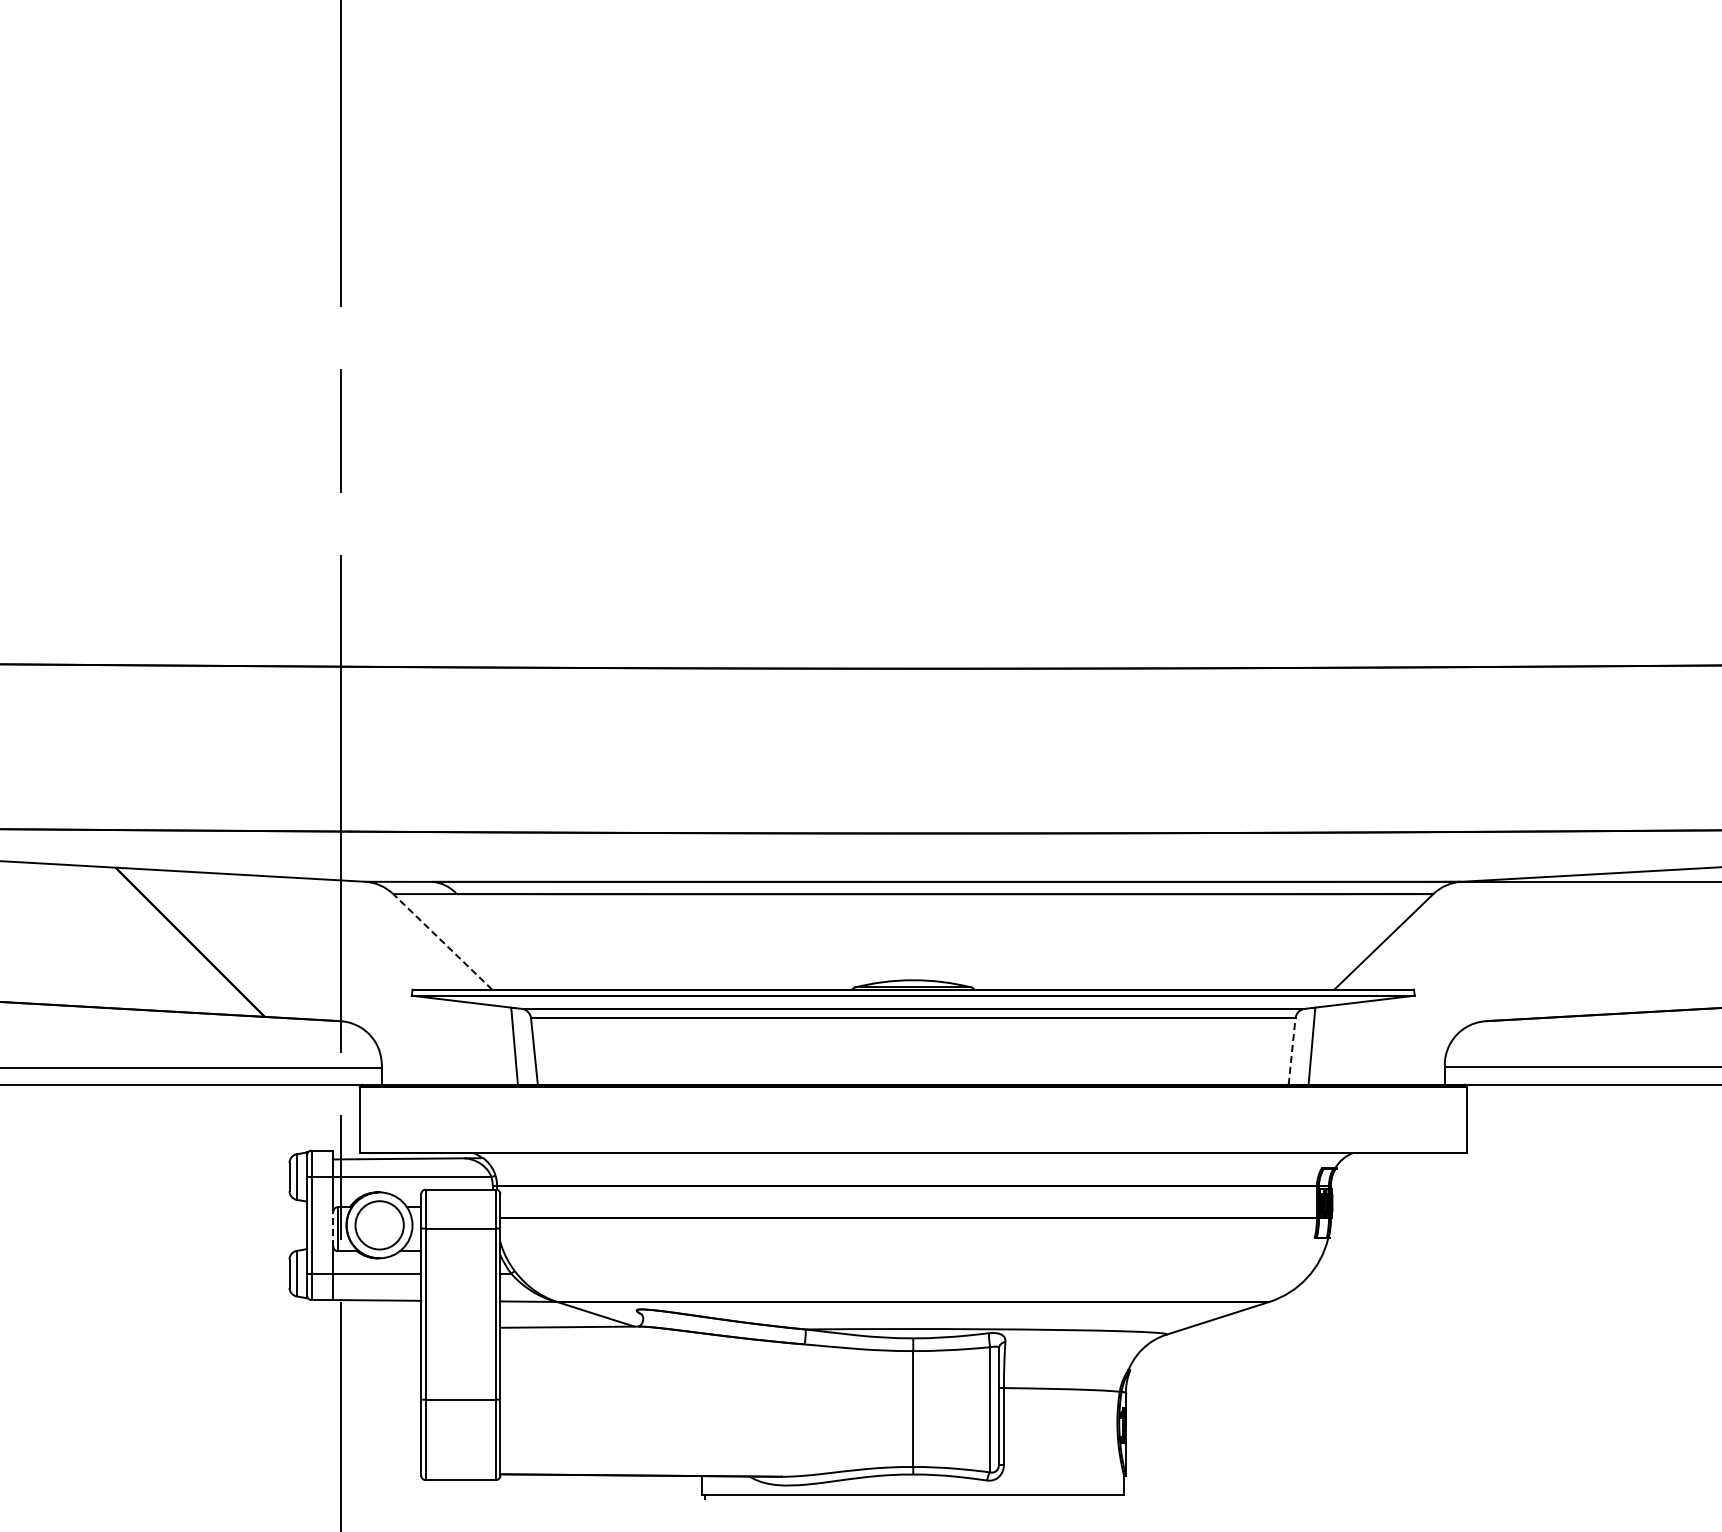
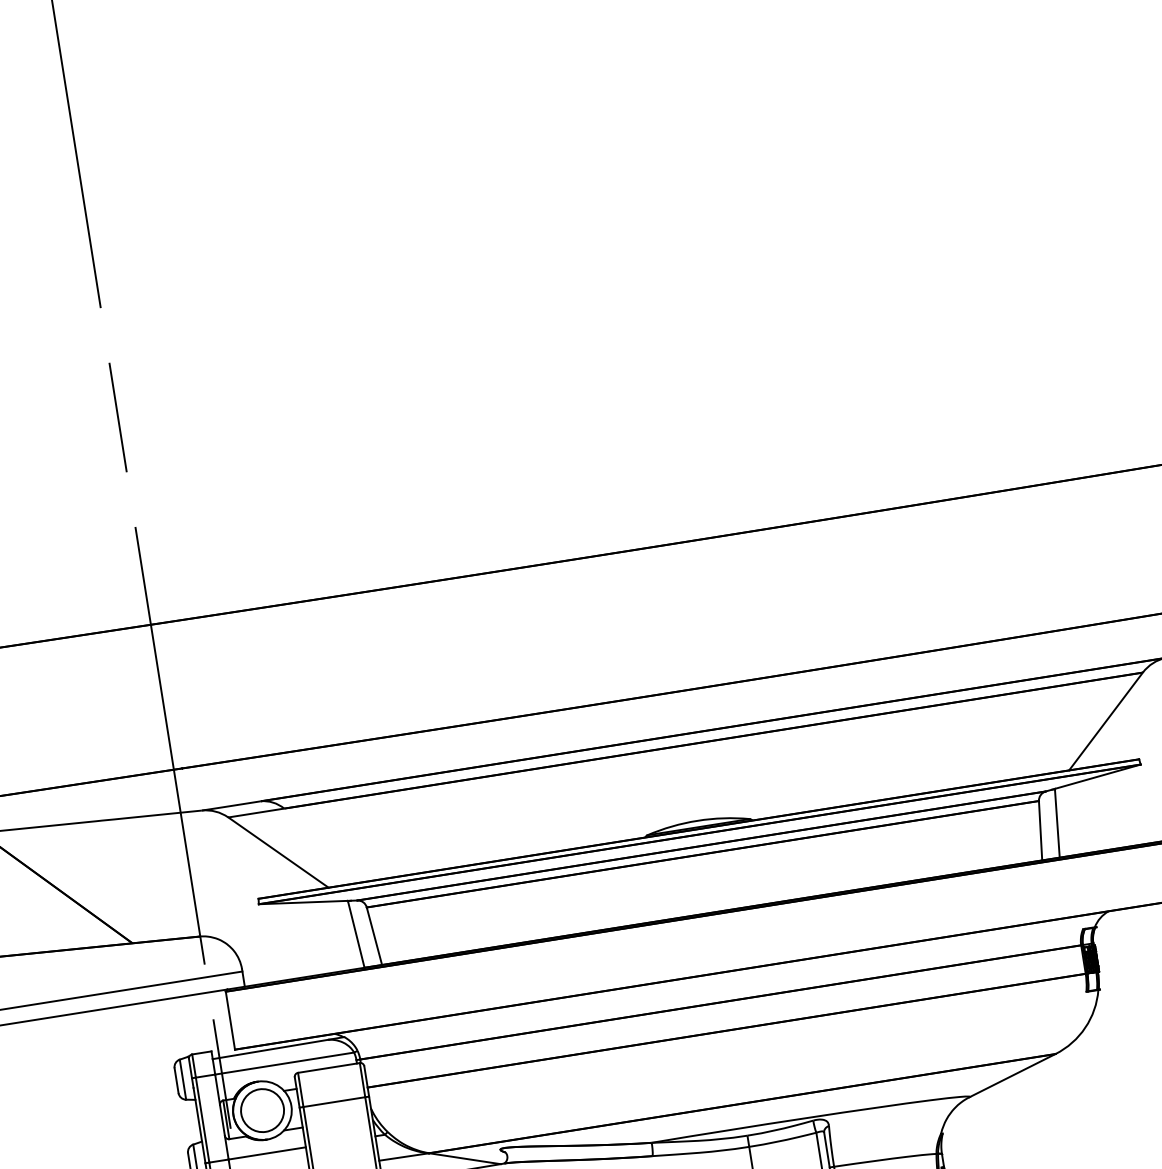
line: (442, 941) -> (278, 852), dashed -> solid
line: (1292, 1051) -> (1040, 830), dashed -> solid
line: (333, 1229) -> (222, 1120), dashed -> solid

